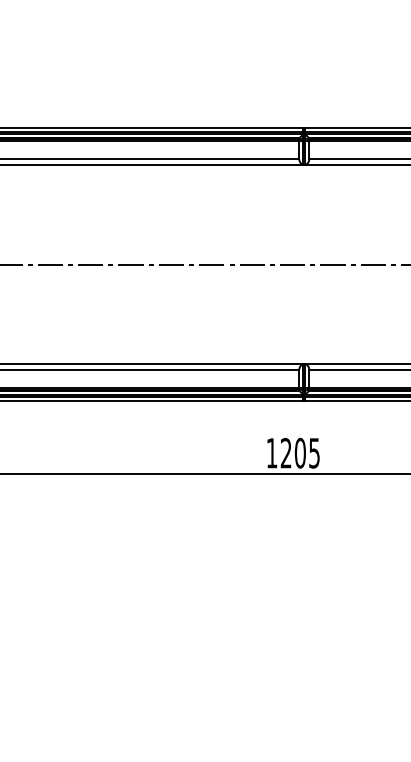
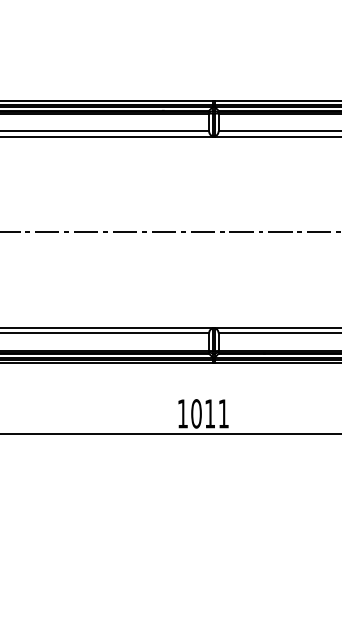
text: (299, 452) -> (209, 413), 1205 -> 1011

